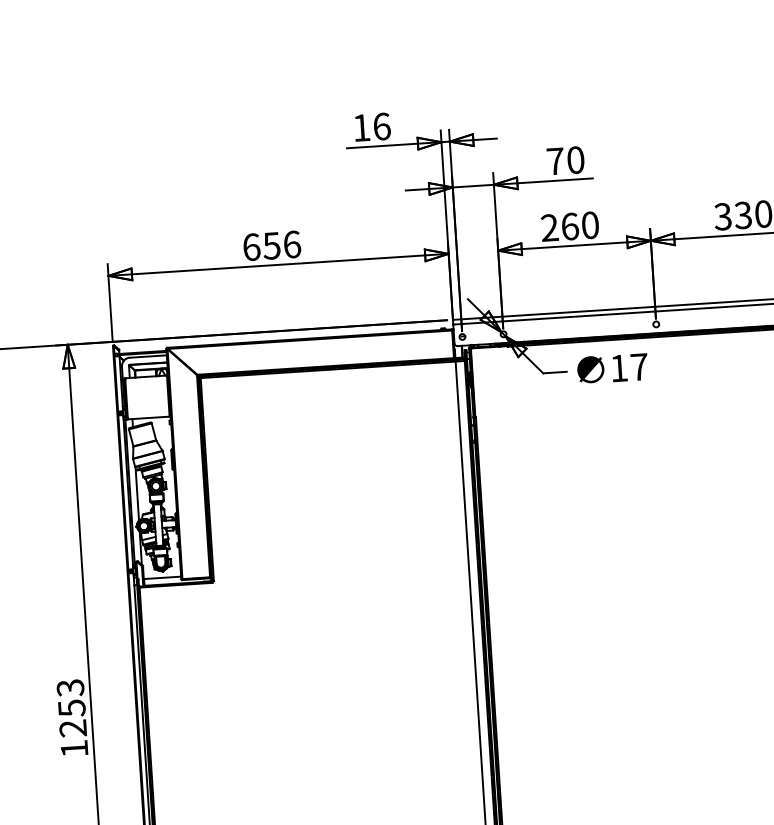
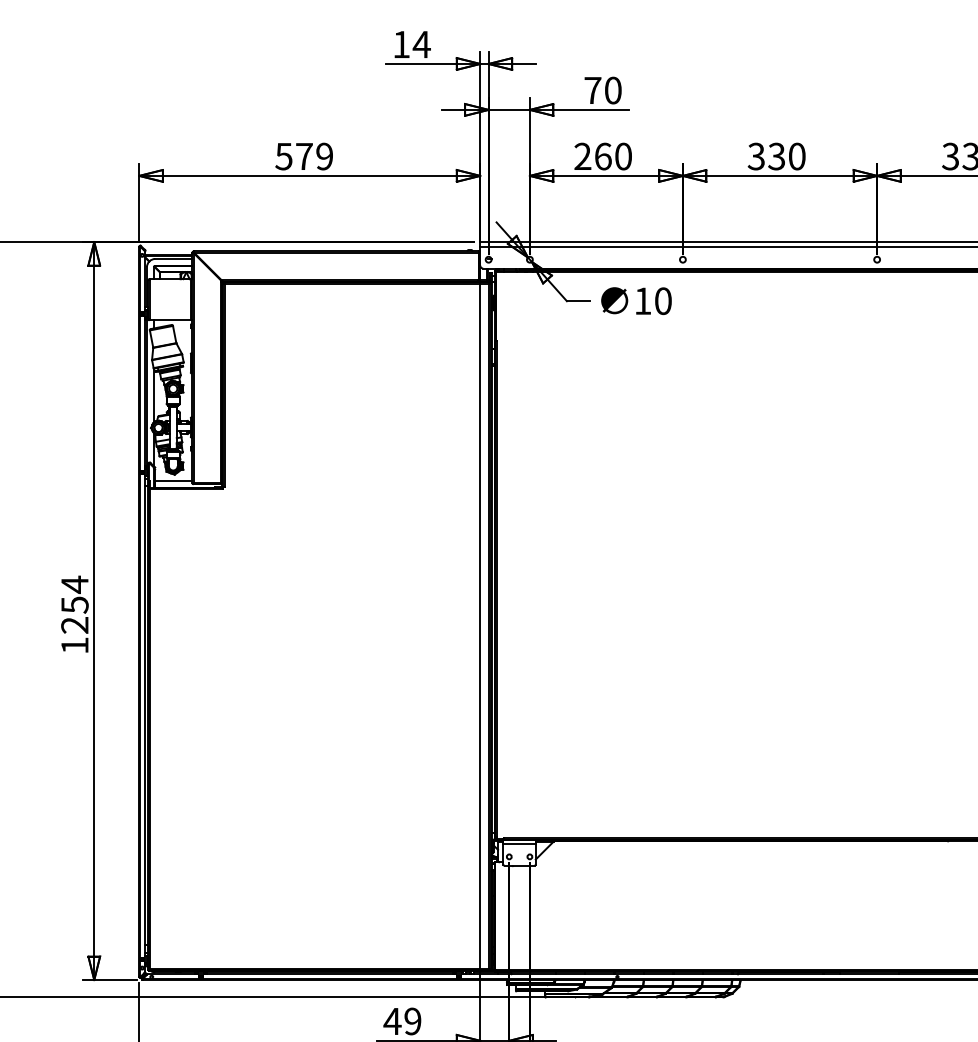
text: (381, 126) -> (421, 44), 16 -> 14
text: (272, 245) -> (304, 156), 656 -> 579
text: (639, 367) -> (663, 301), 17 -> 10
text: (70, 687) -> (74, 584), 1253 -> 1254

